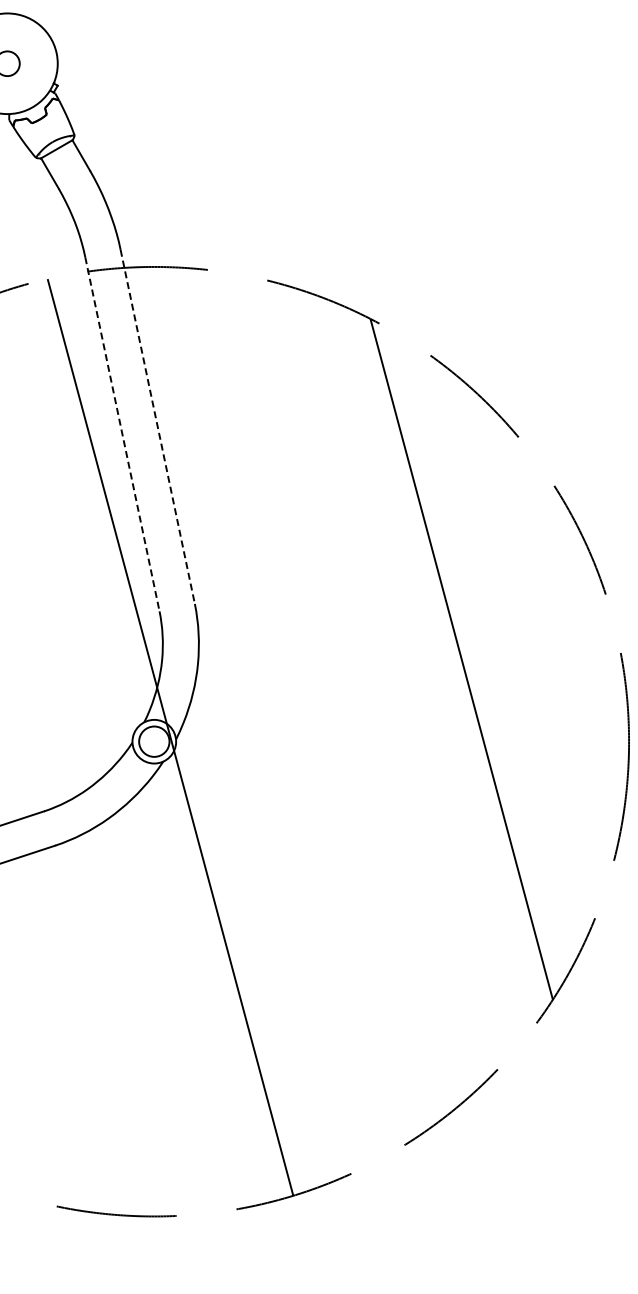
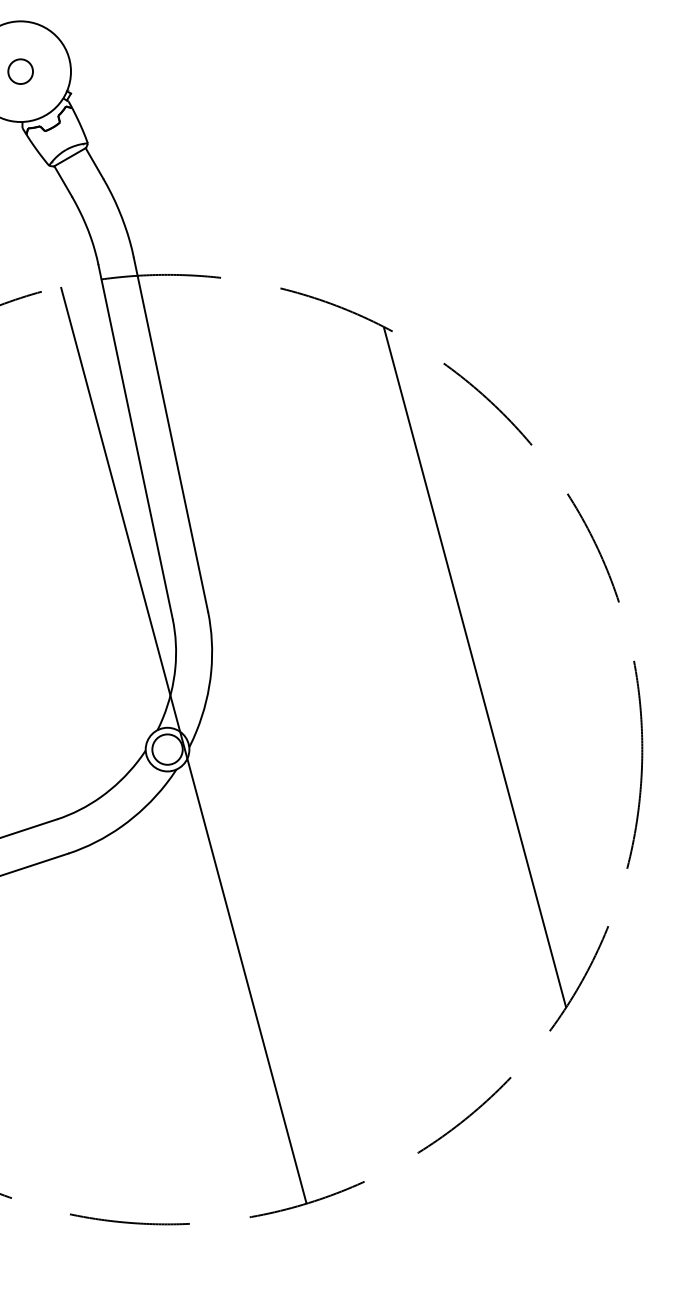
line: (157, 426) -> (170, 434), dashed -> solid
line: (122, 434) -> (135, 442), dashed -> solid

